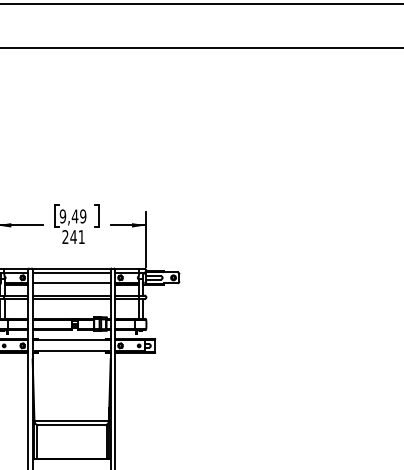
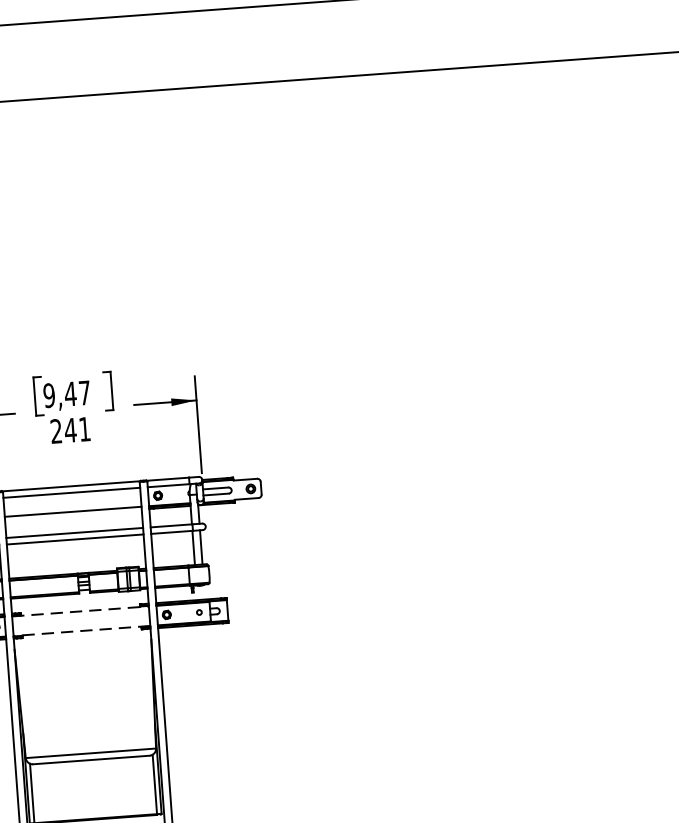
text: (83, 216) -> (85, 393), 9,49 -> 9,47
line: (72, 340) -> (81, 611), solid -> dashed
line: (71, 351) -> (81, 631), solid -> dashed

